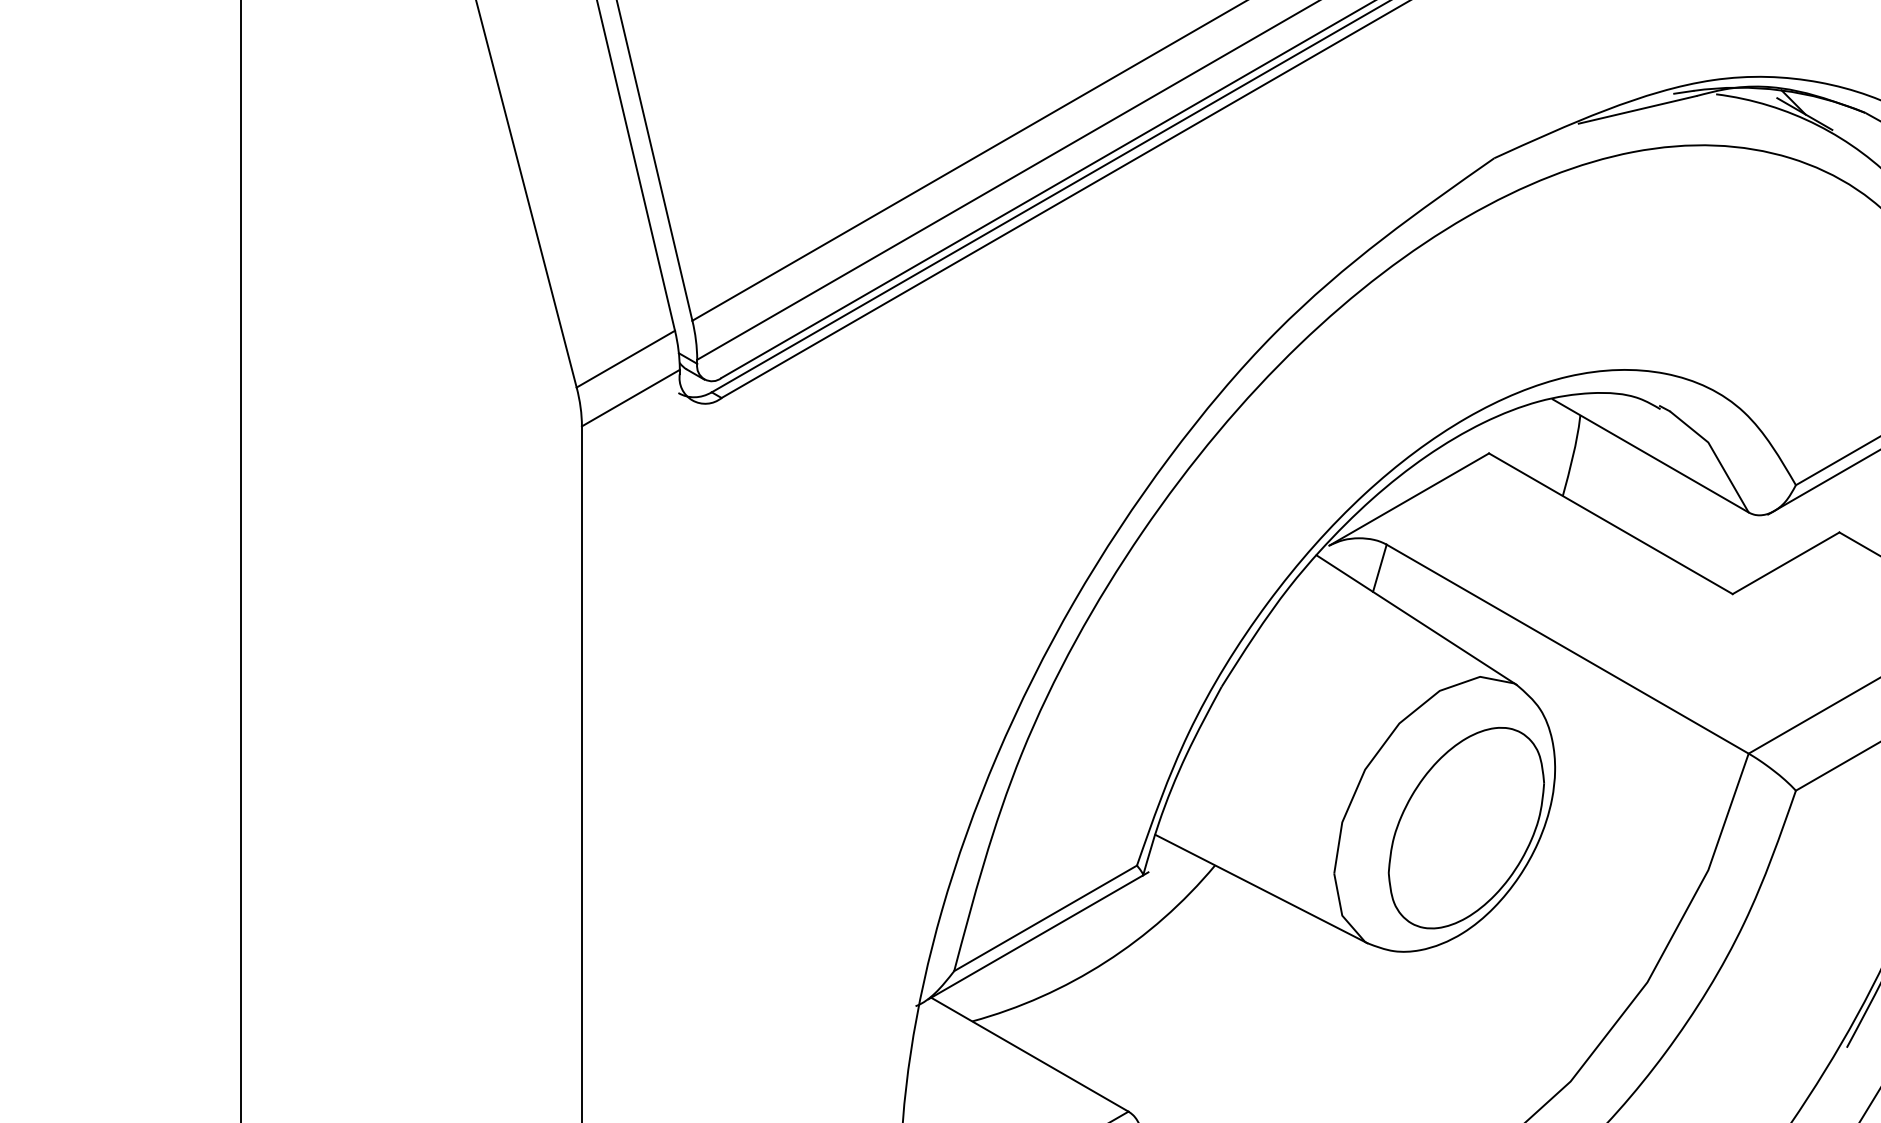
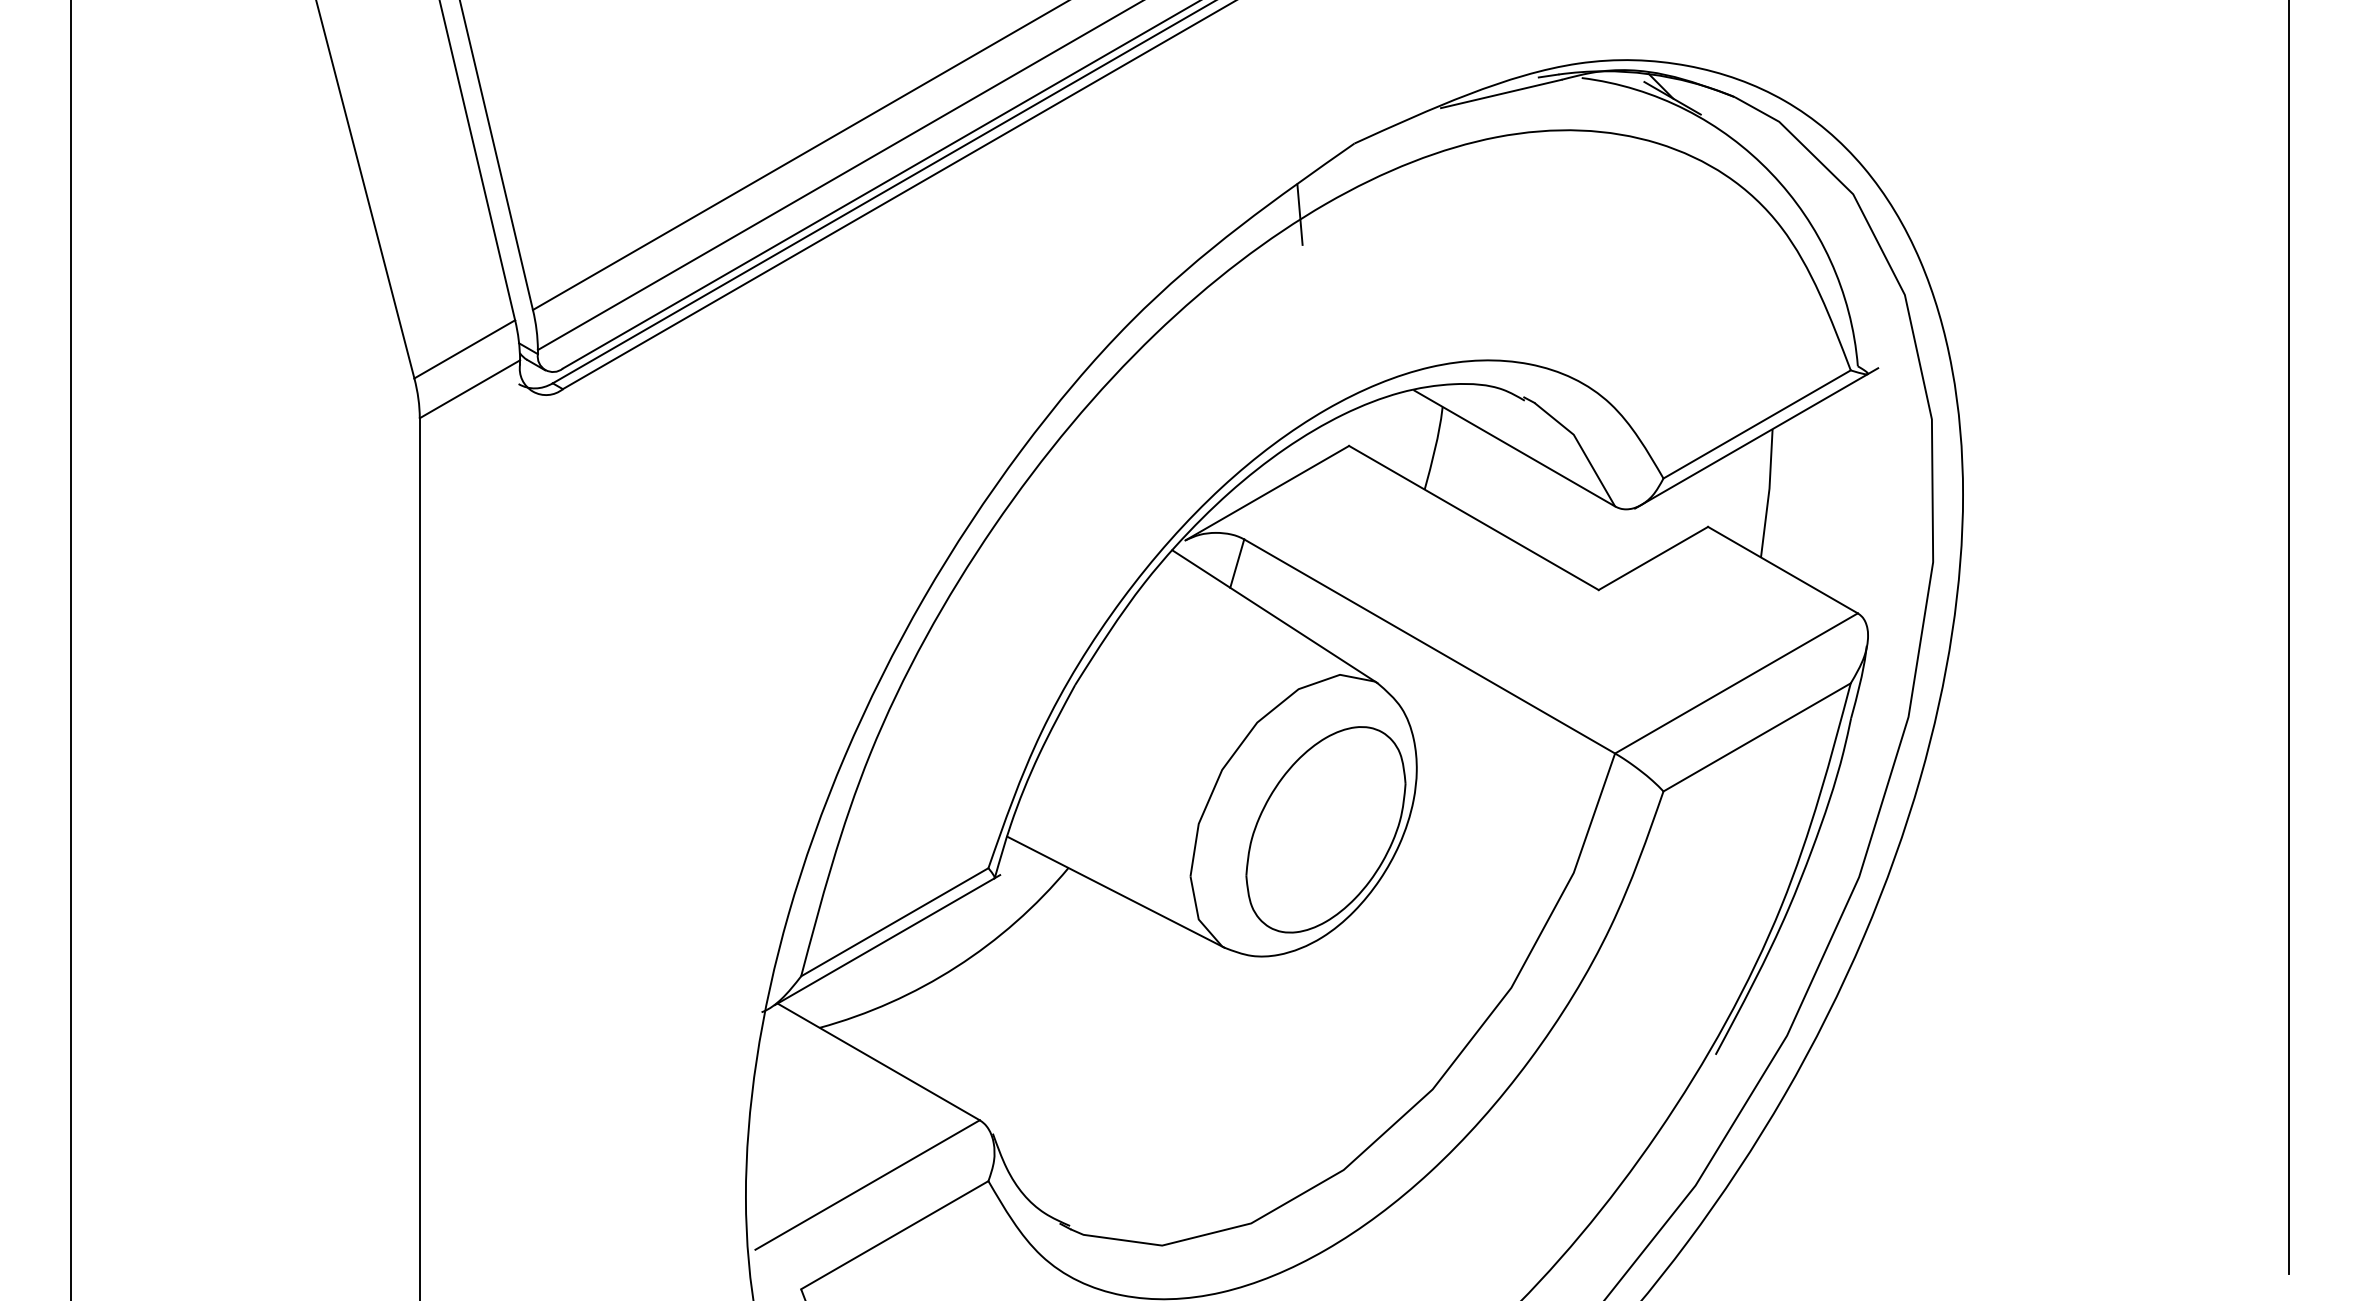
line: (1440, 227) -> (1299, 214), added

